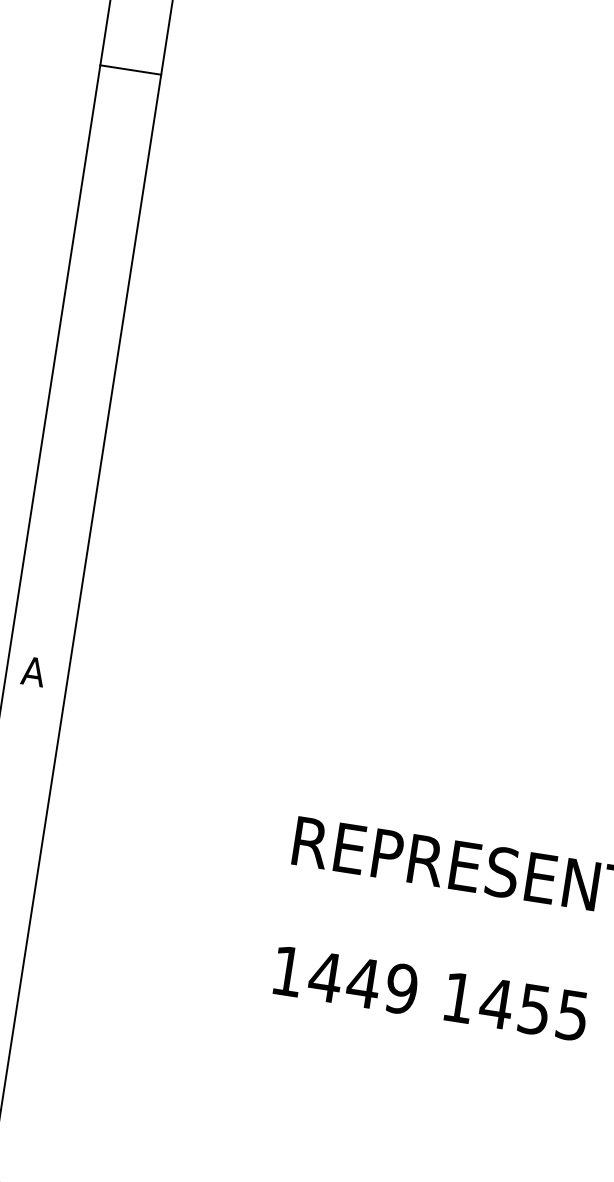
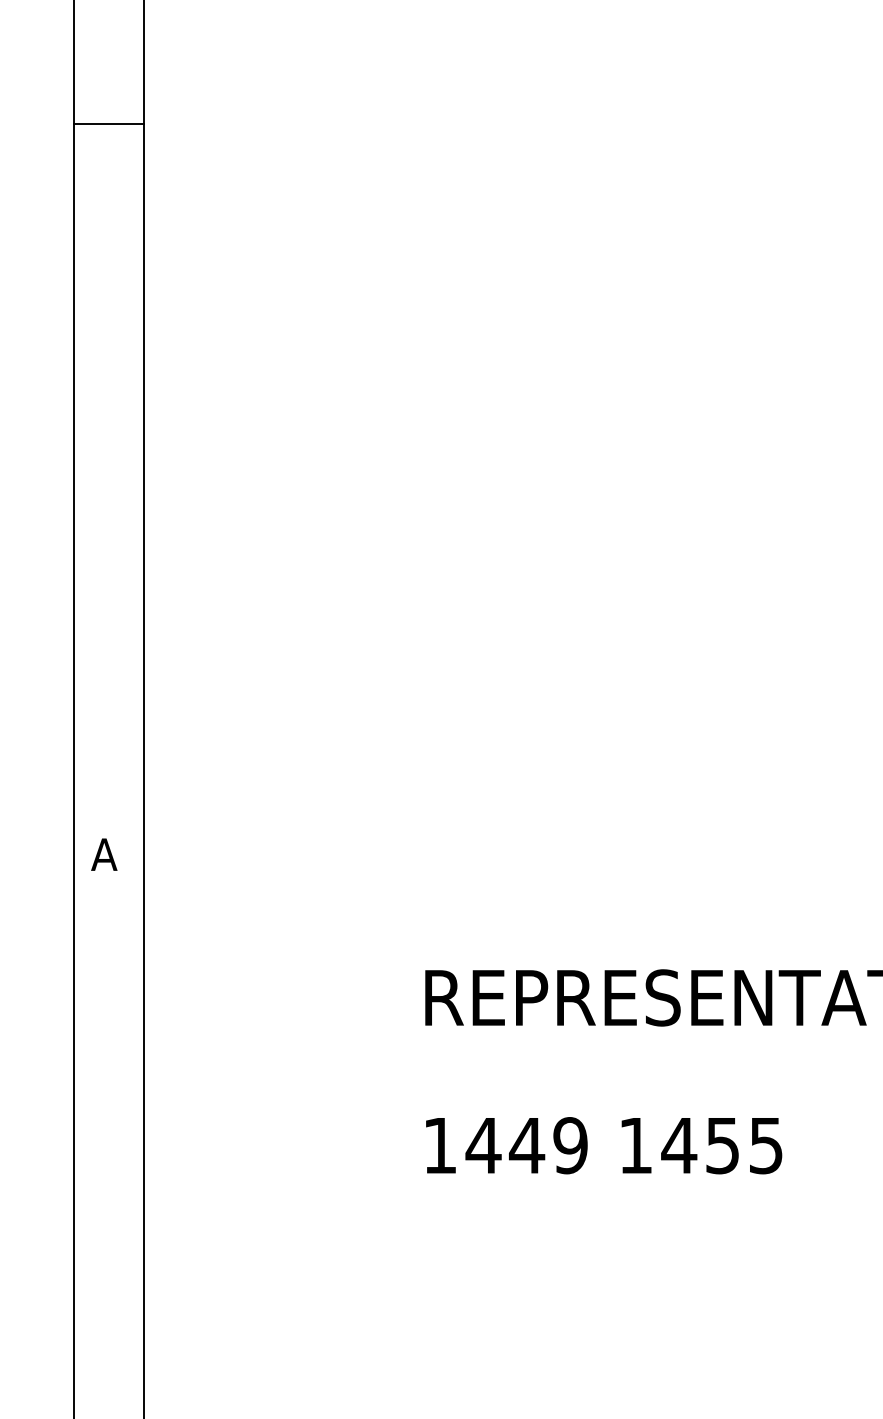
line: (130, 70) -> (108, 124), moved

